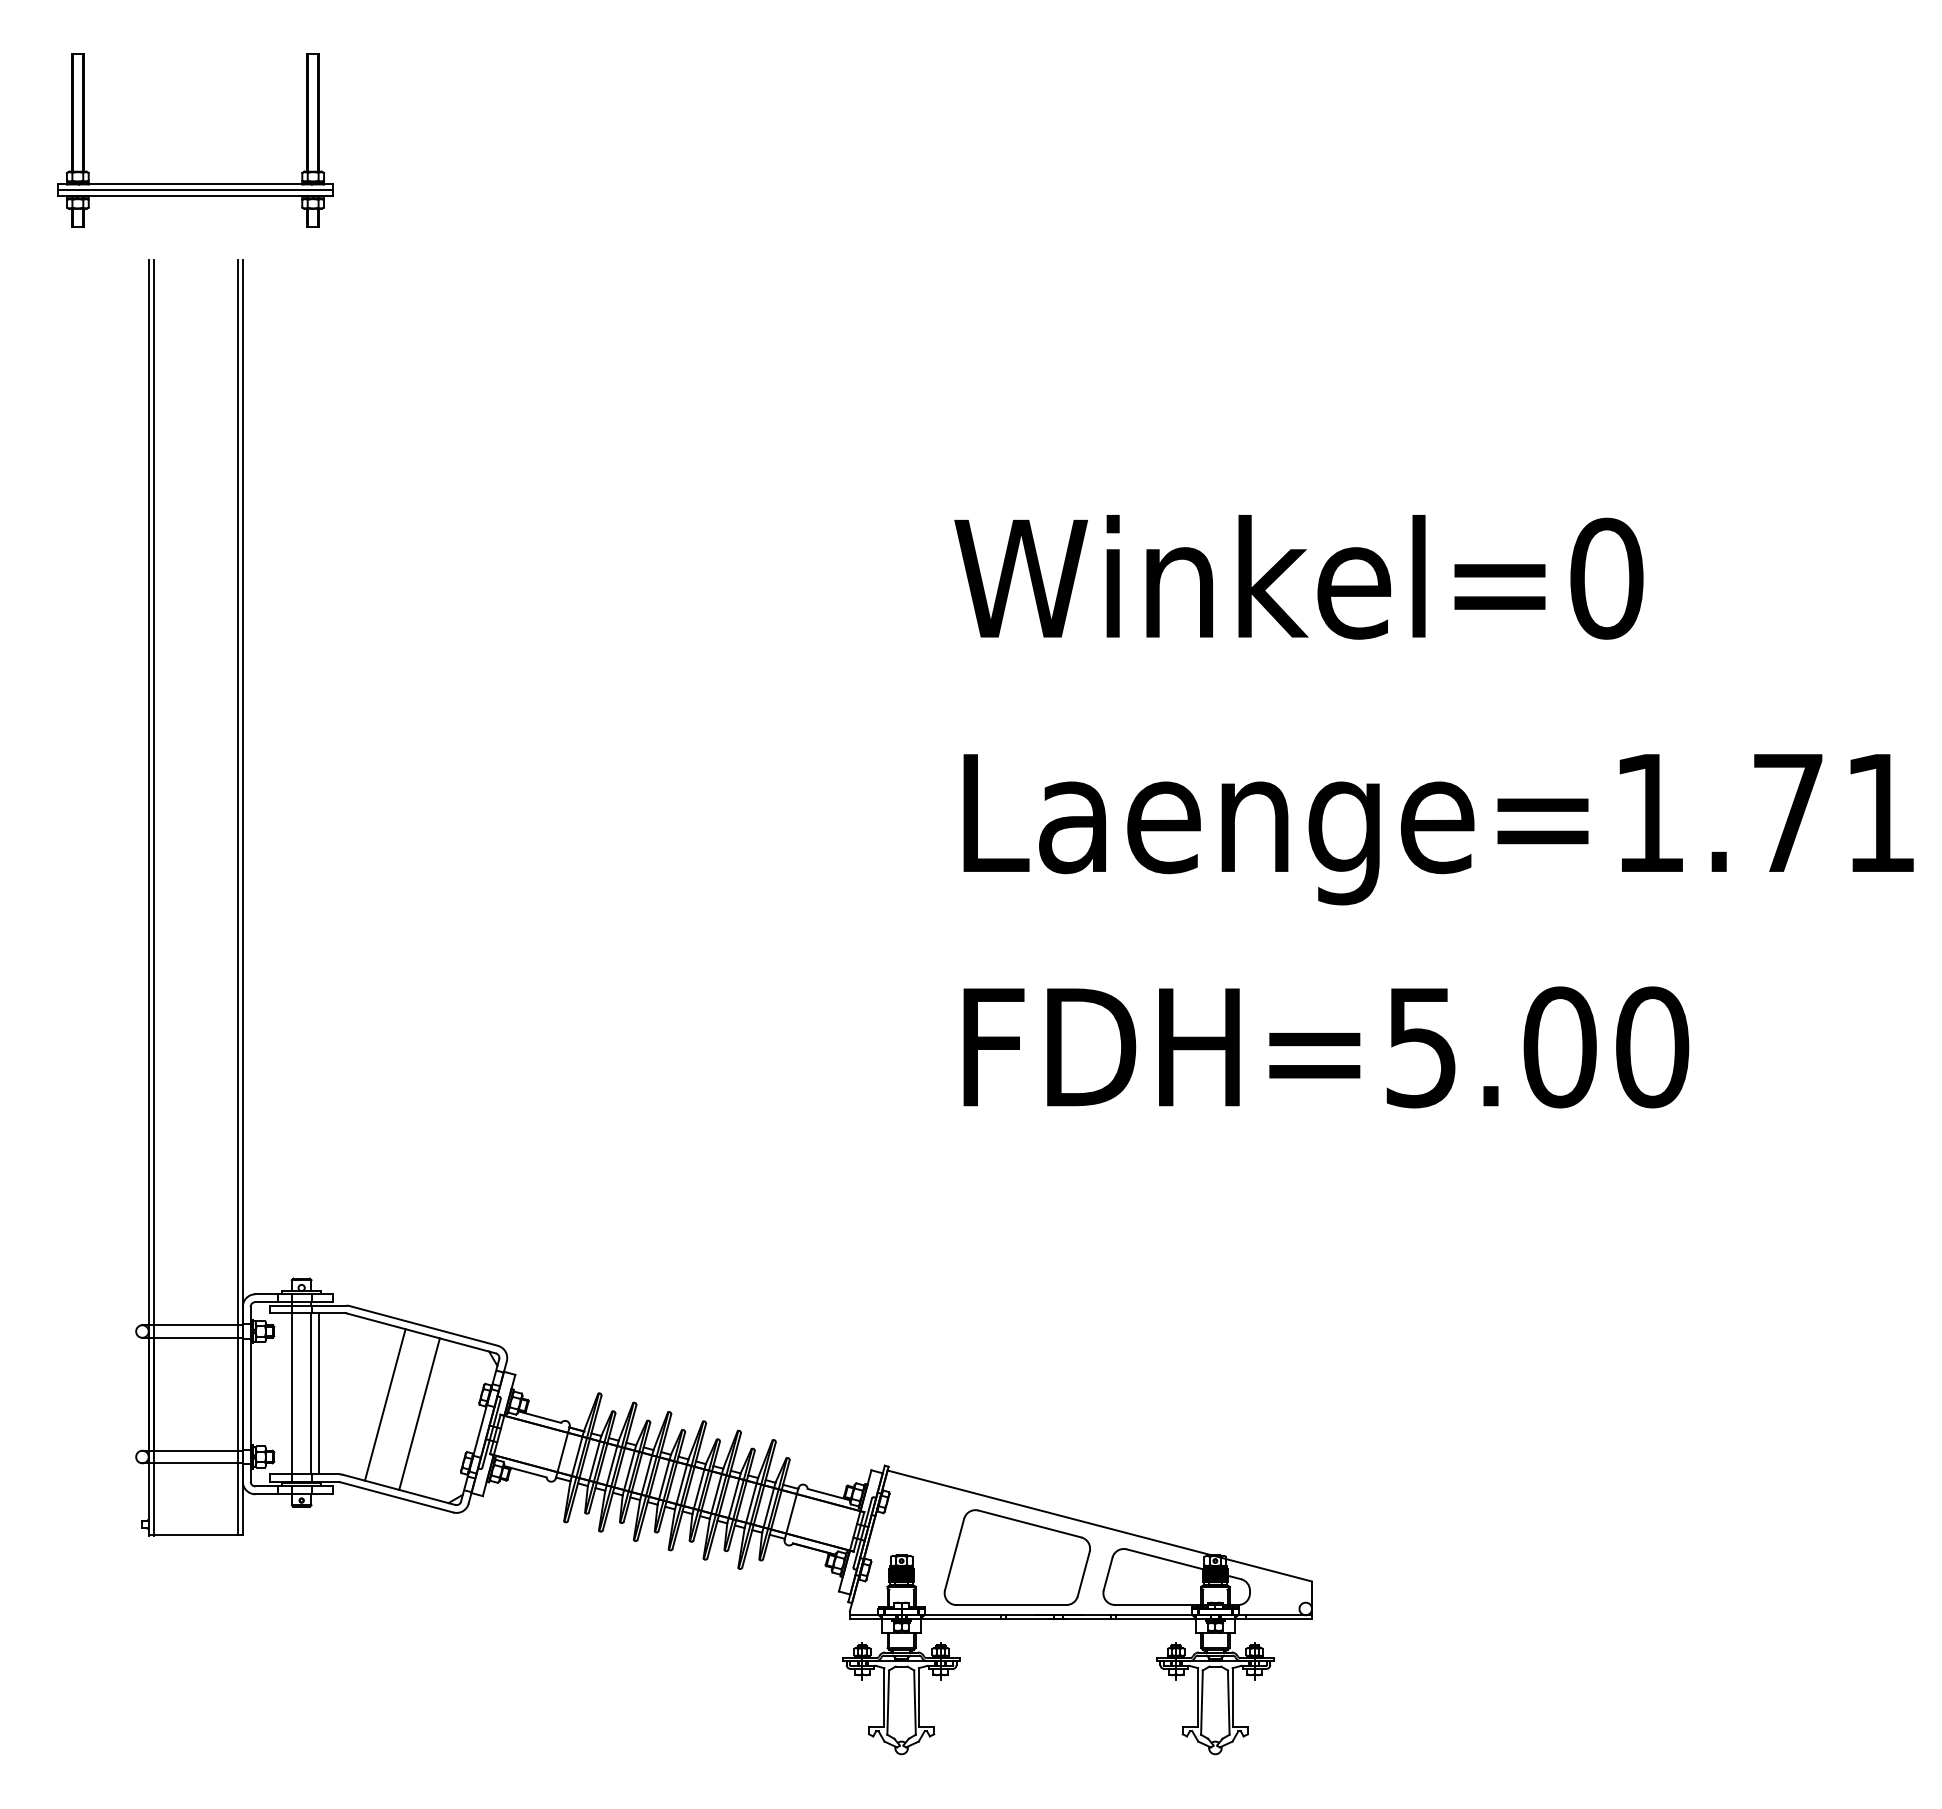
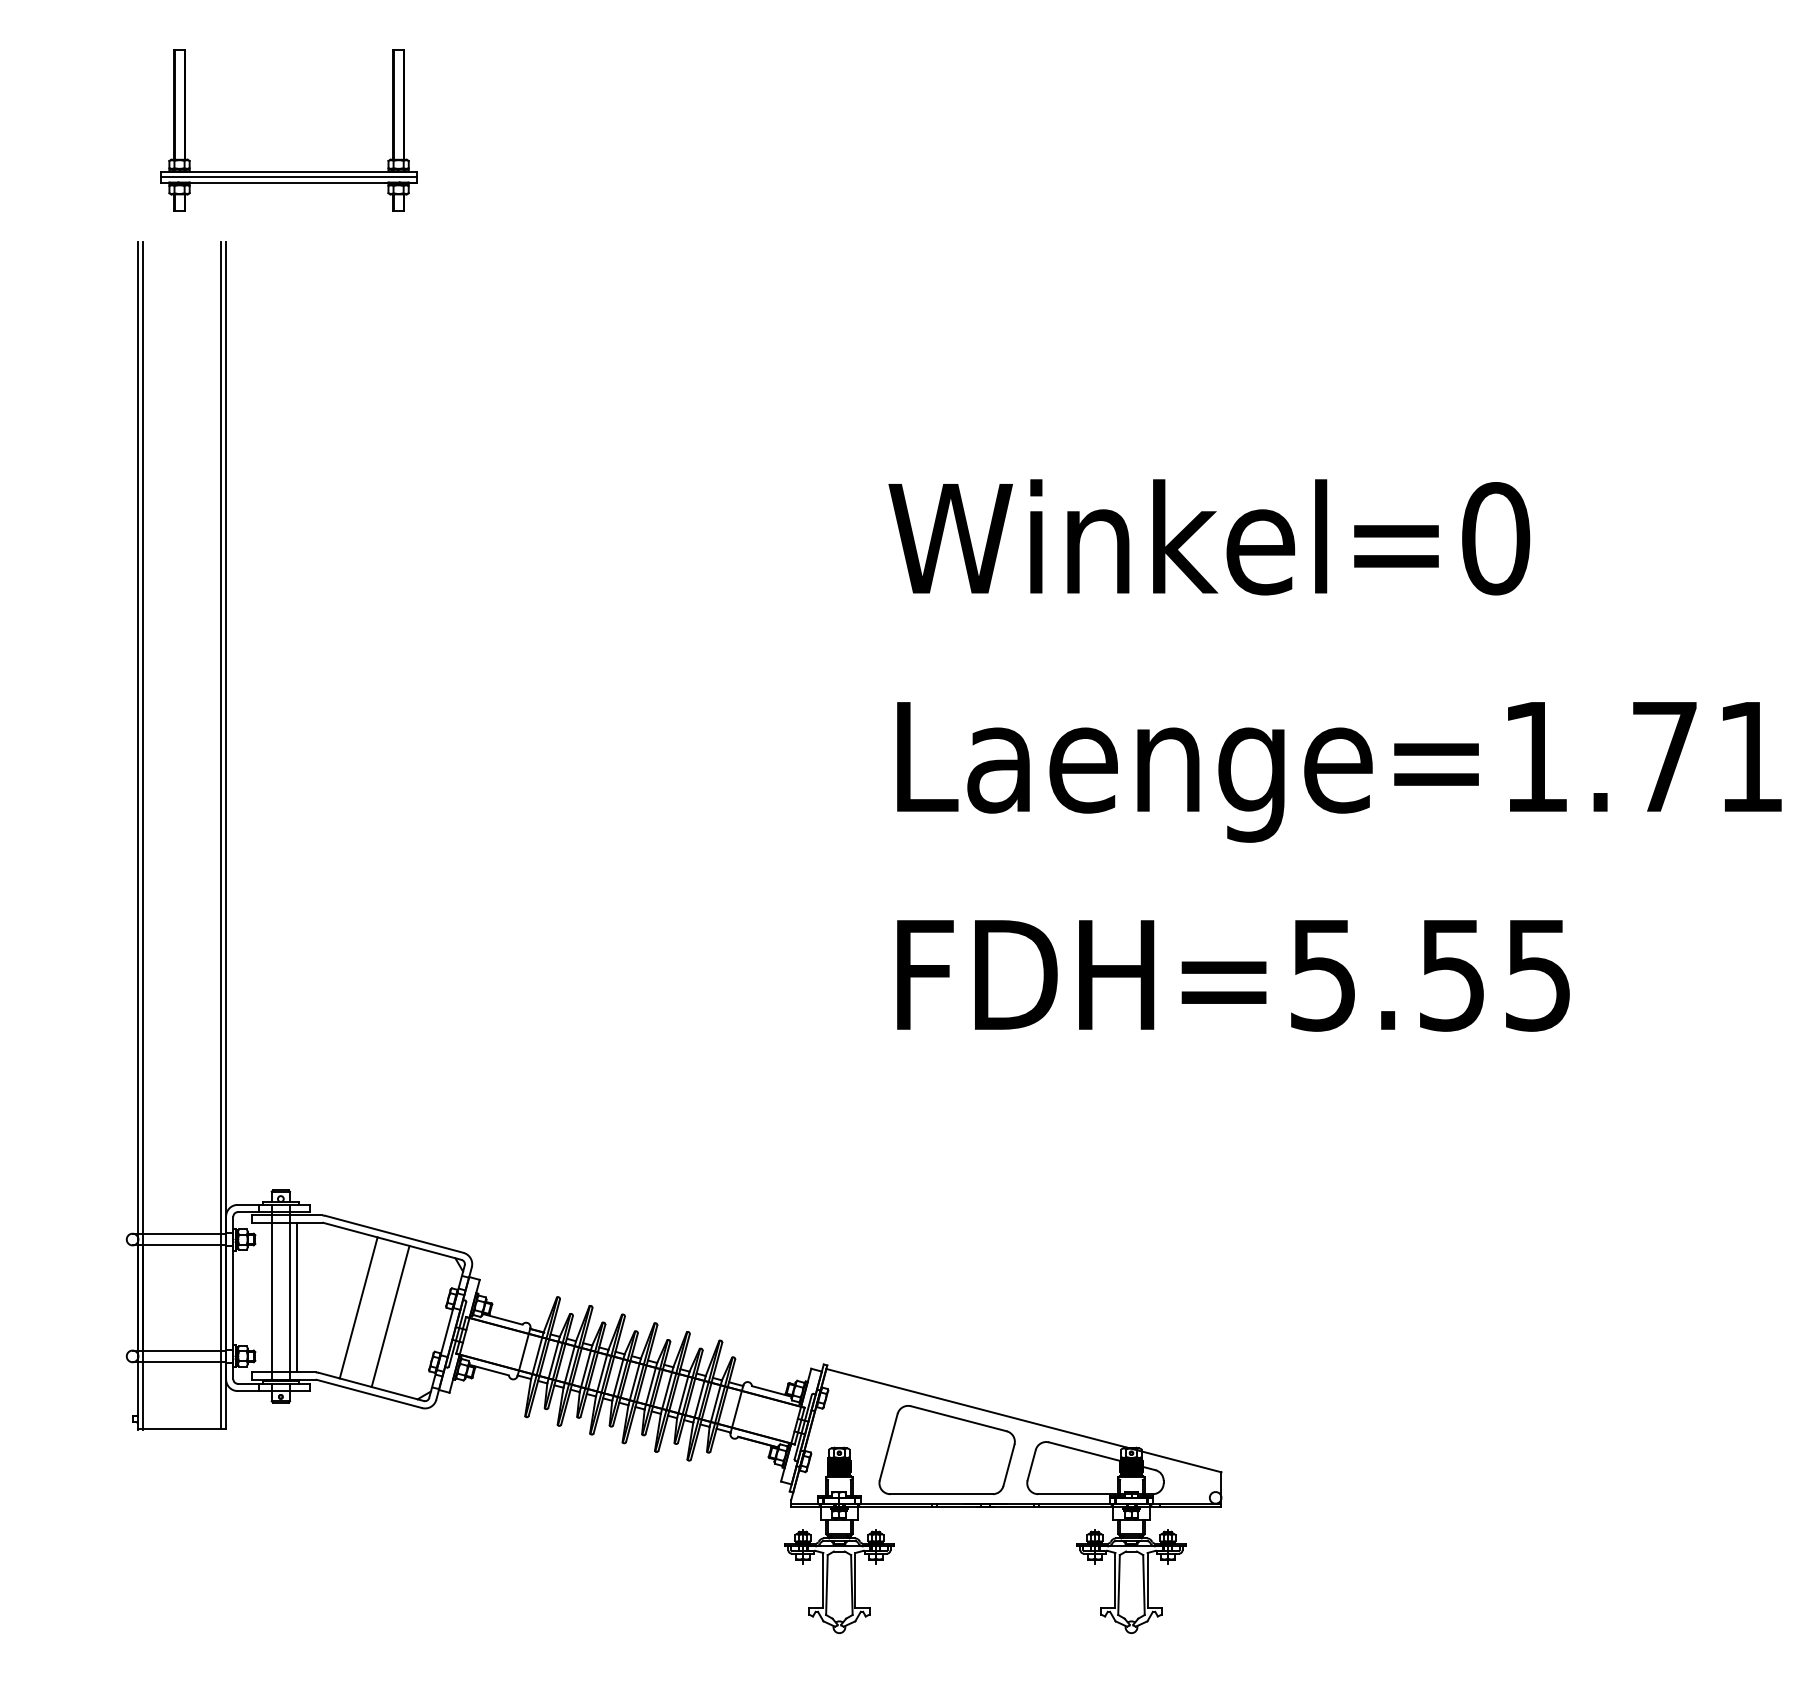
part: (195, 183) -> (289, 170), moved
text: (1606, 1047) -> (1495, 975), FDH=5.00 -> FDH=5.55

